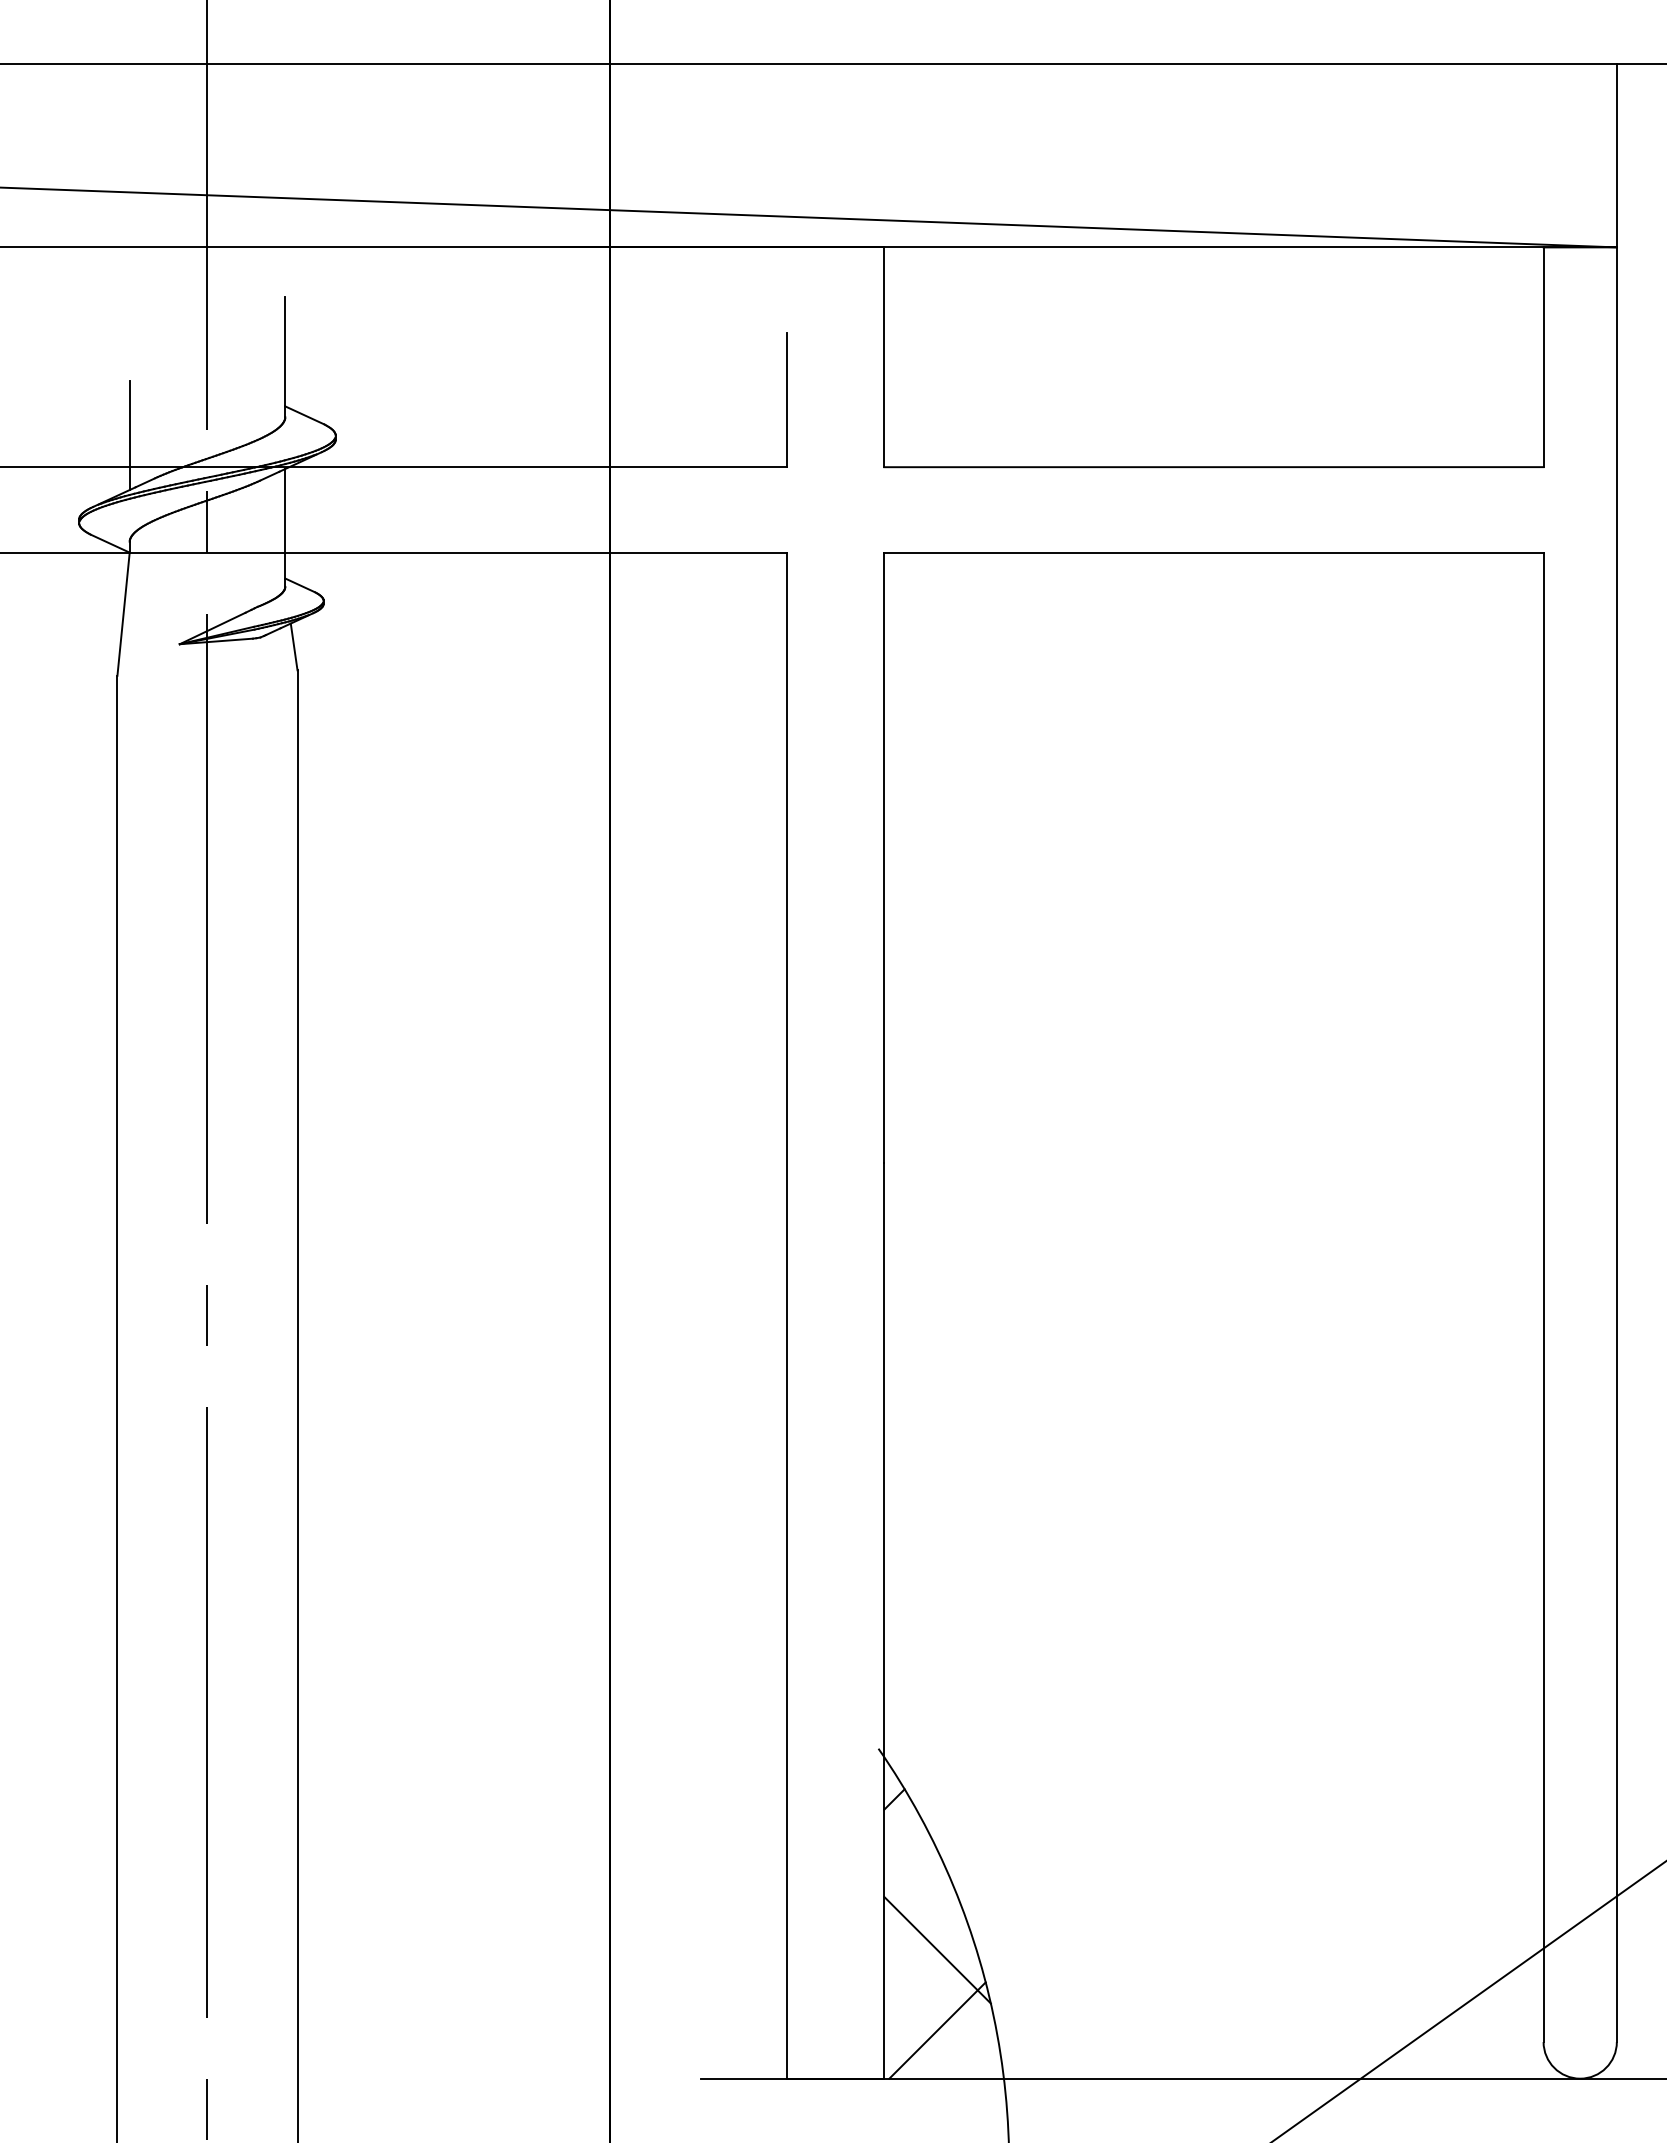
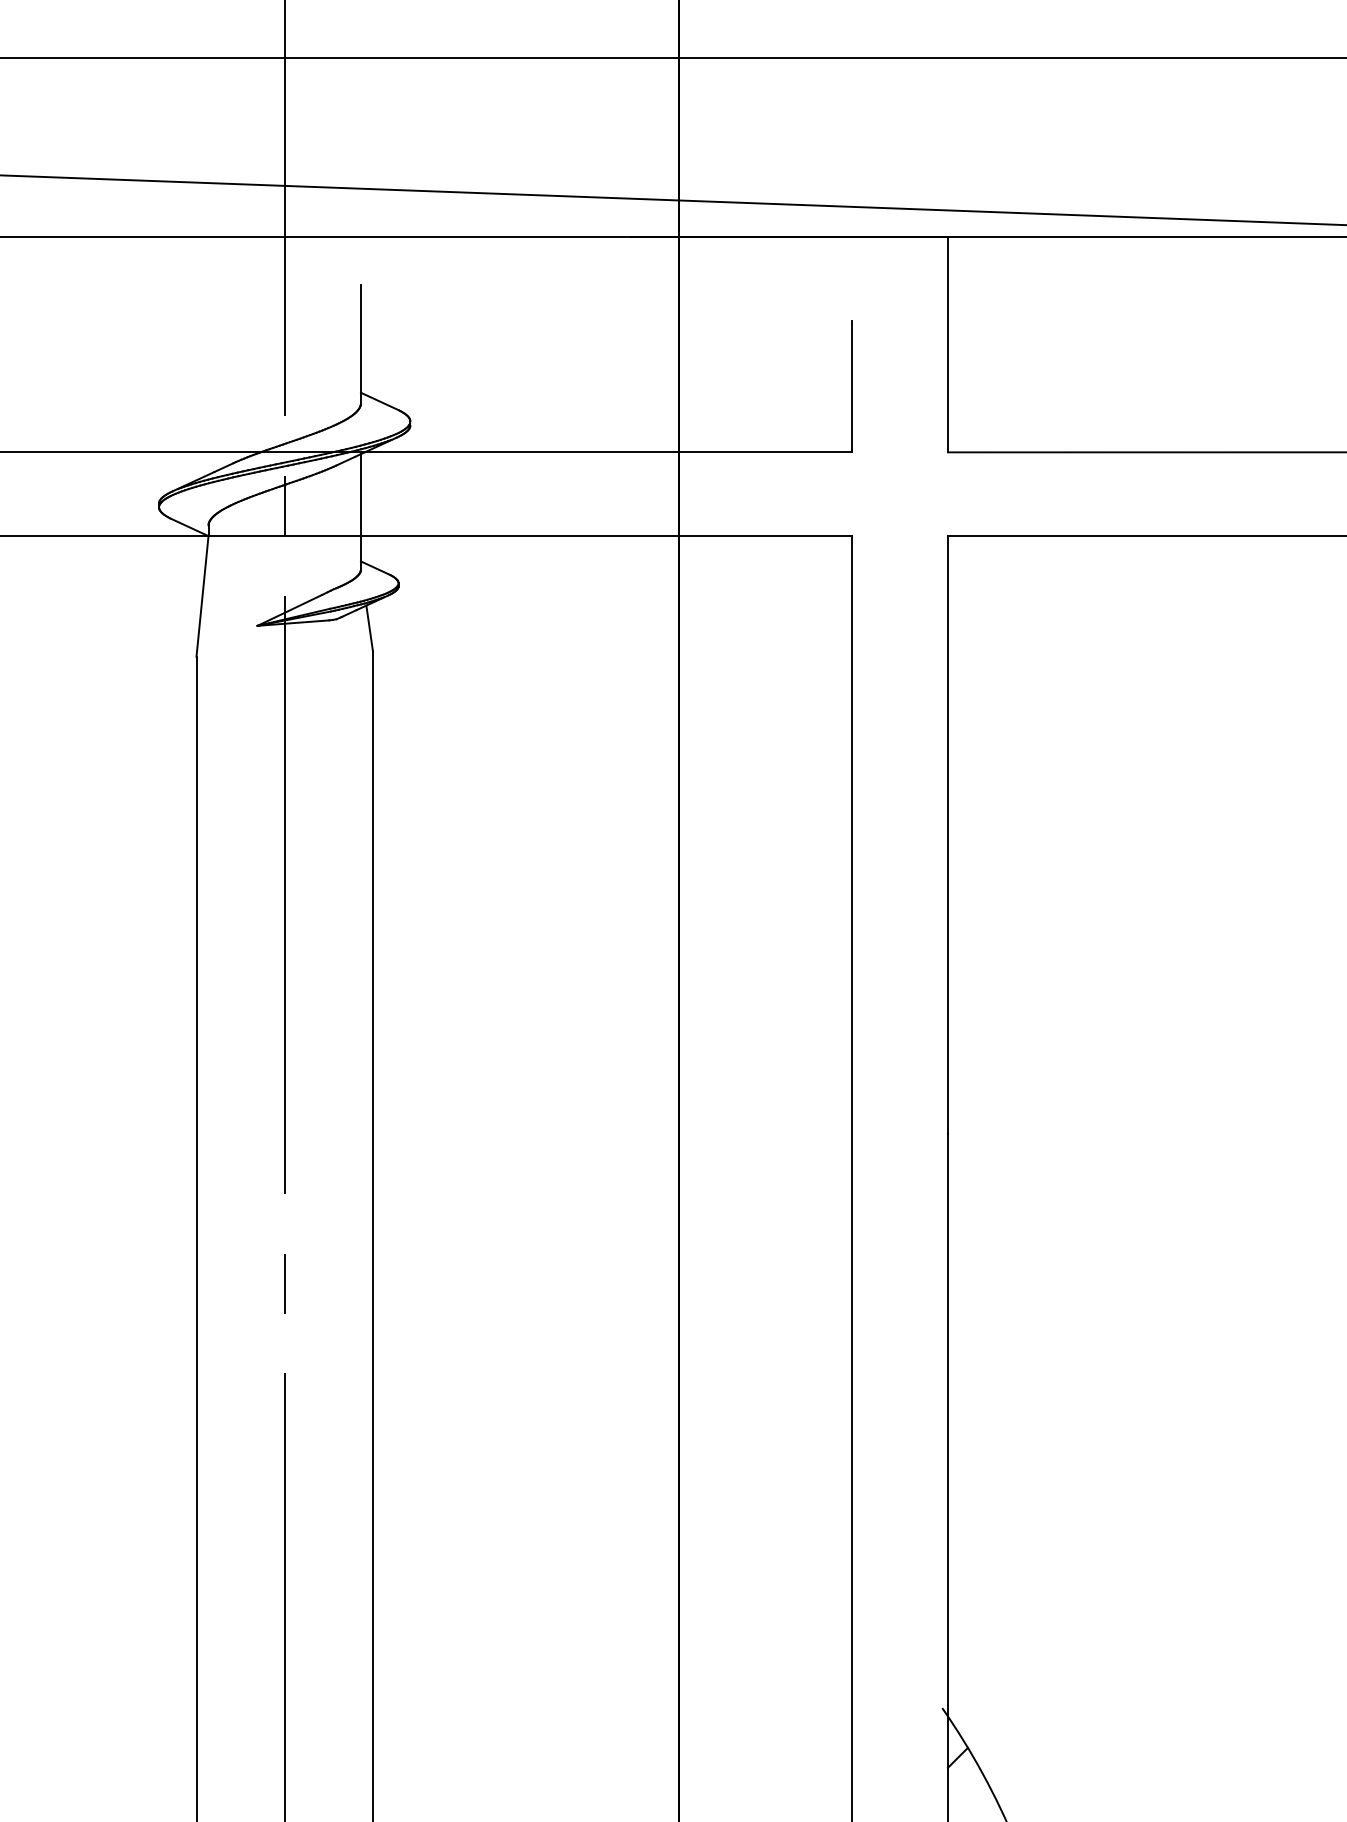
line: (129, 435) -> (208, 421), removed

